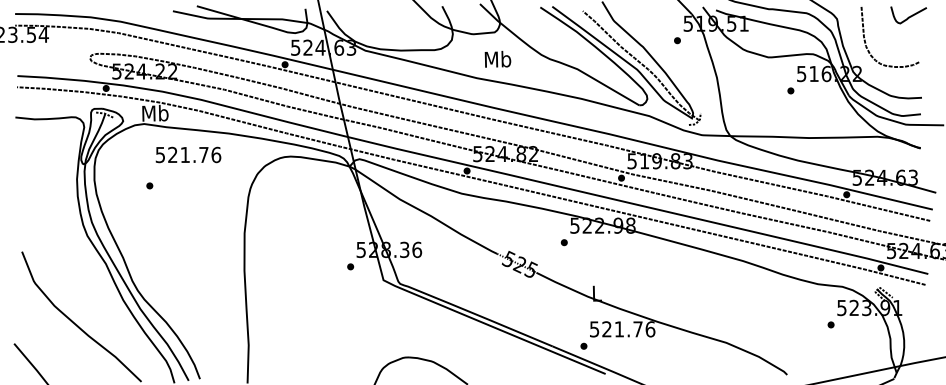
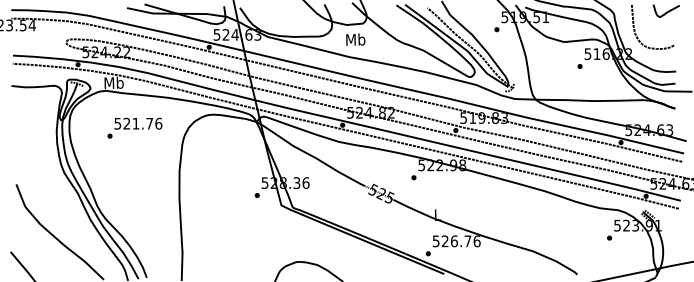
text: (497, 58) -> (355, 39), moved
text: (188, 154) -> (138, 123), moved
text: (619, 329) -> (454, 241), 521.76 -> 526.76

